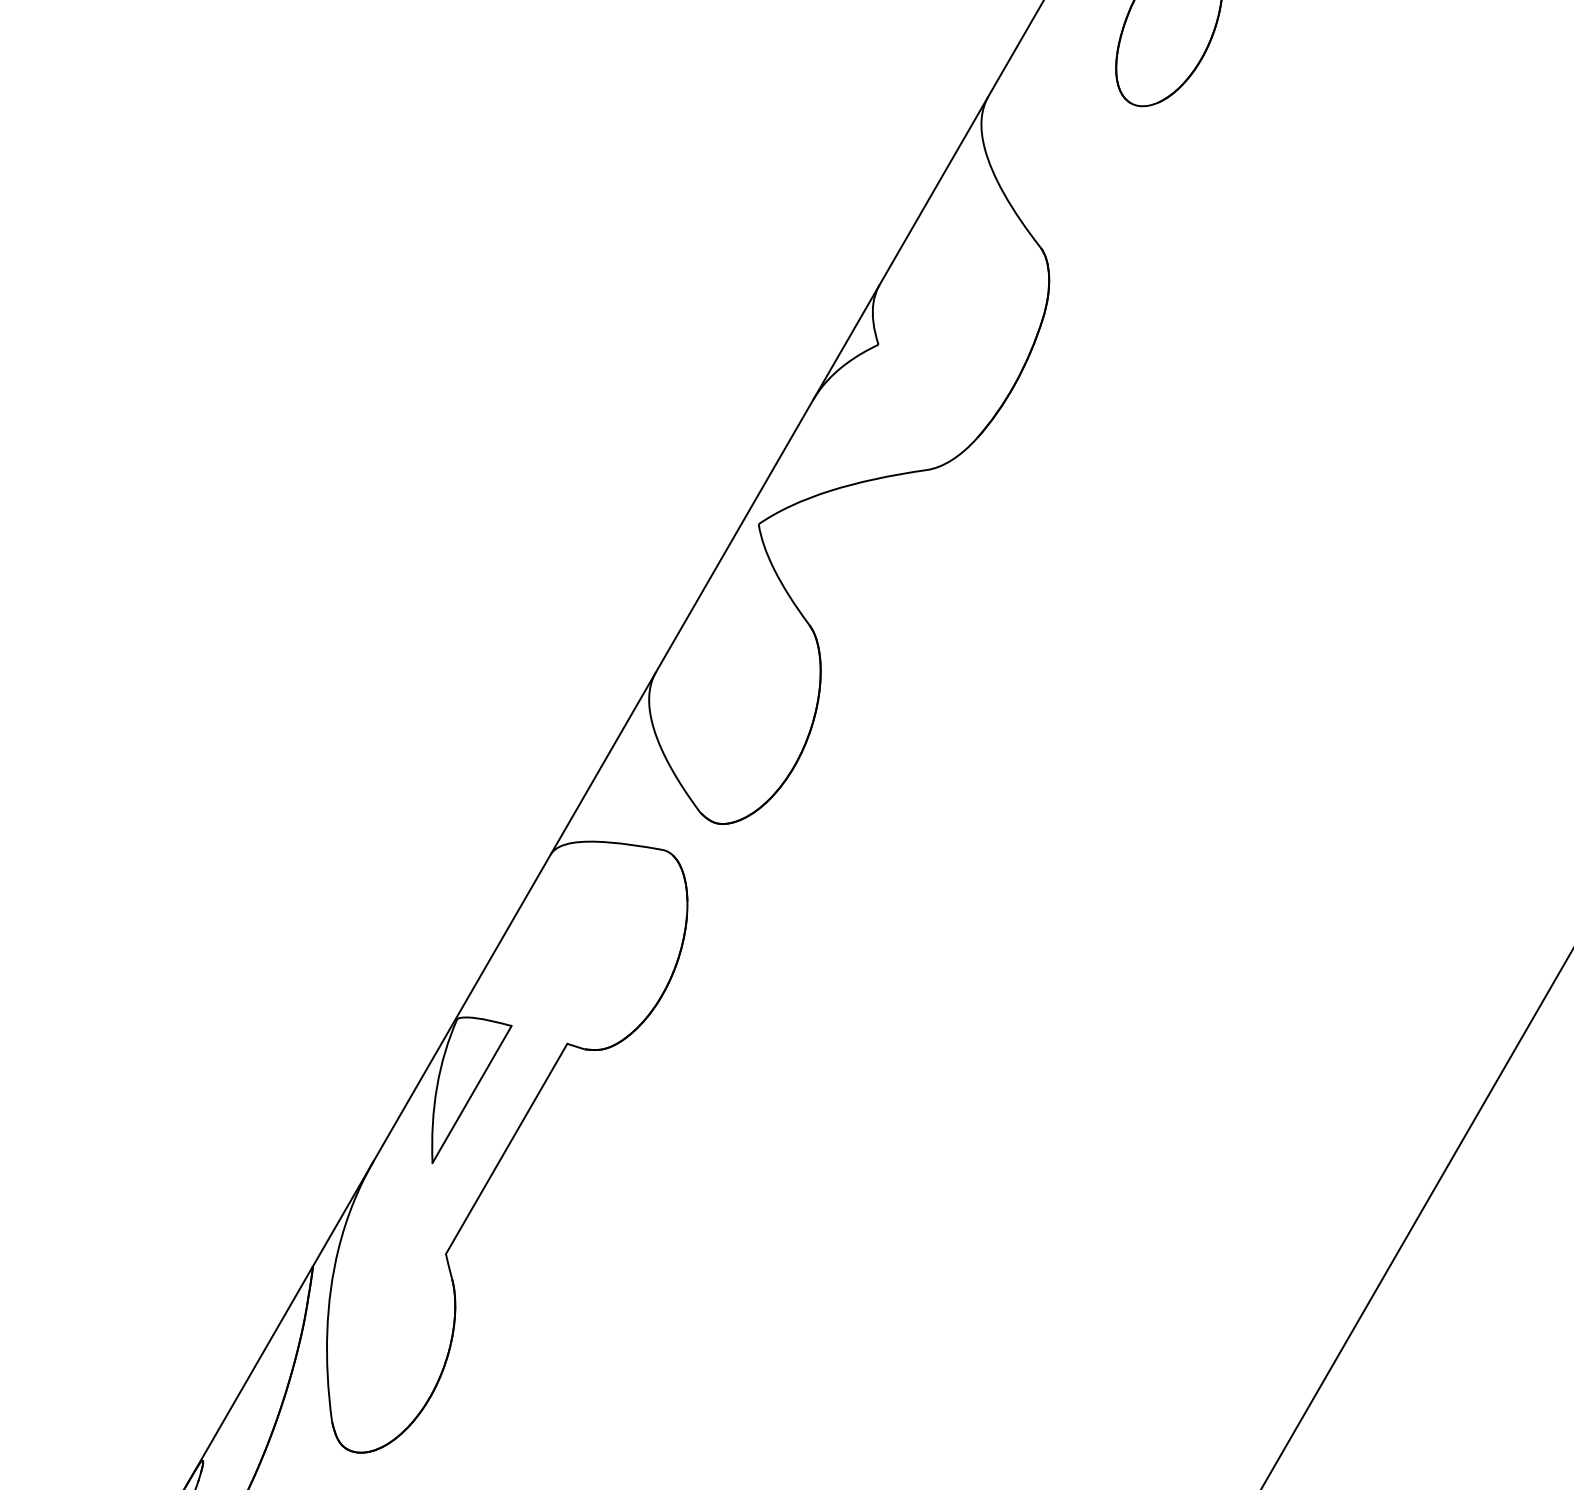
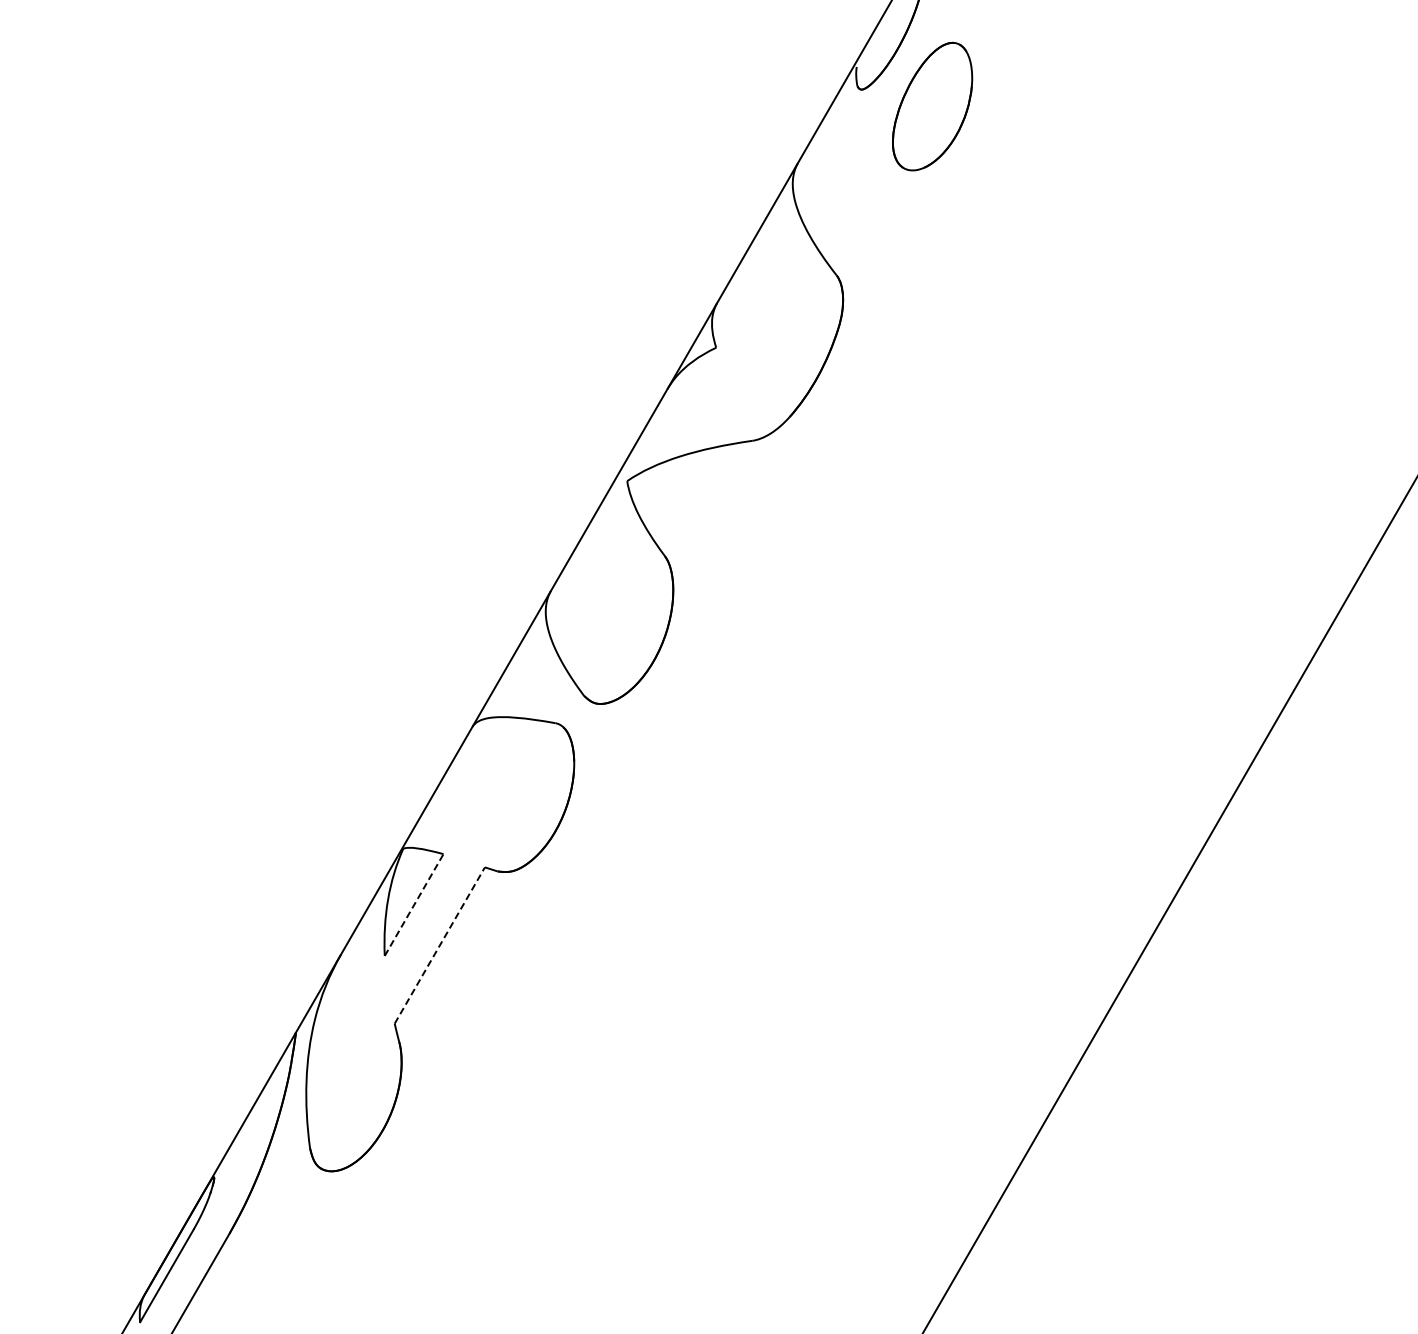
line: (472, 1095) -> (414, 905), solid -> dashed
line: (507, 1148) -> (440, 945), solid -> dashed

